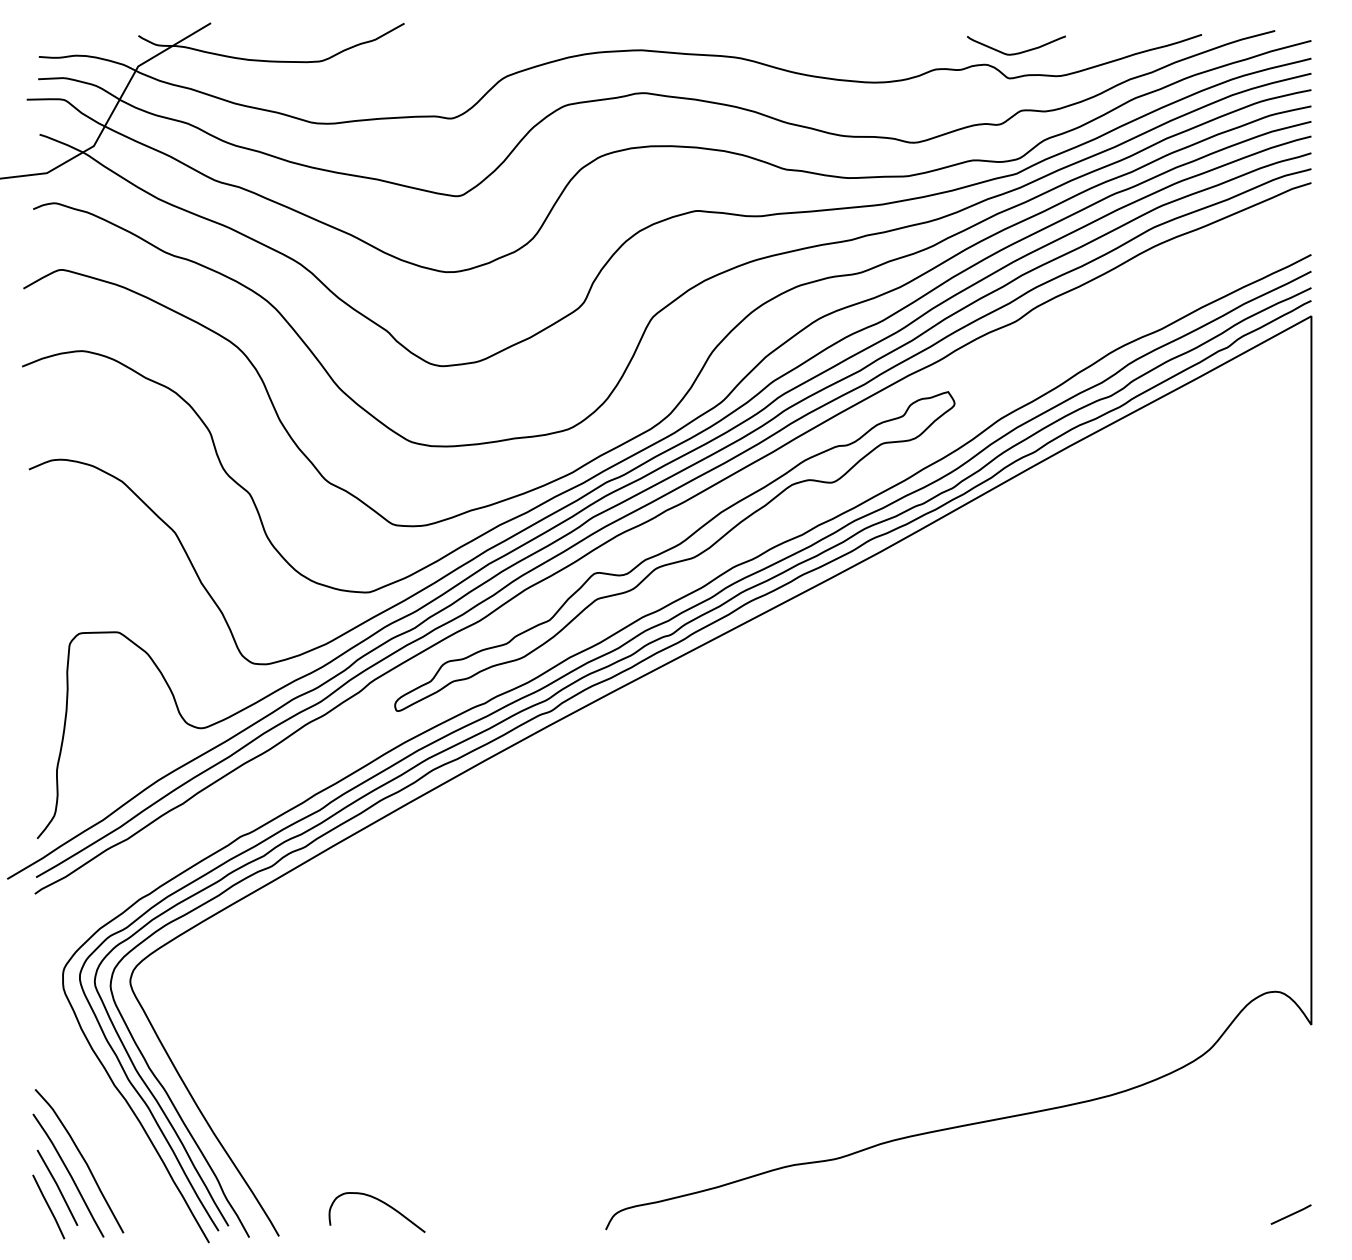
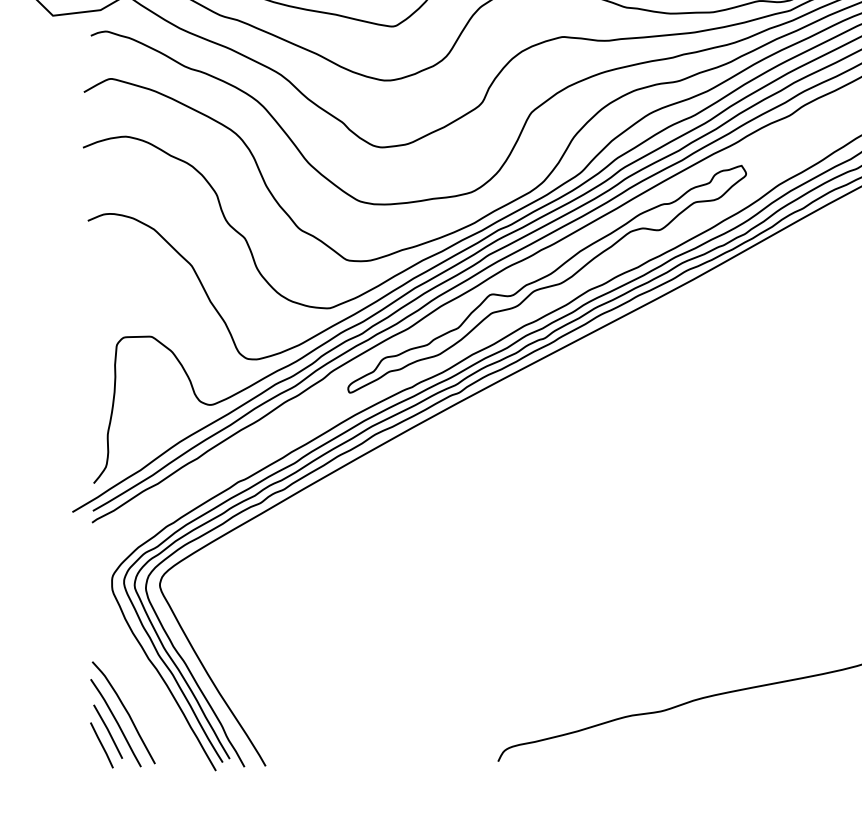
curve: (381, 1202) -> (338, 742), removed

